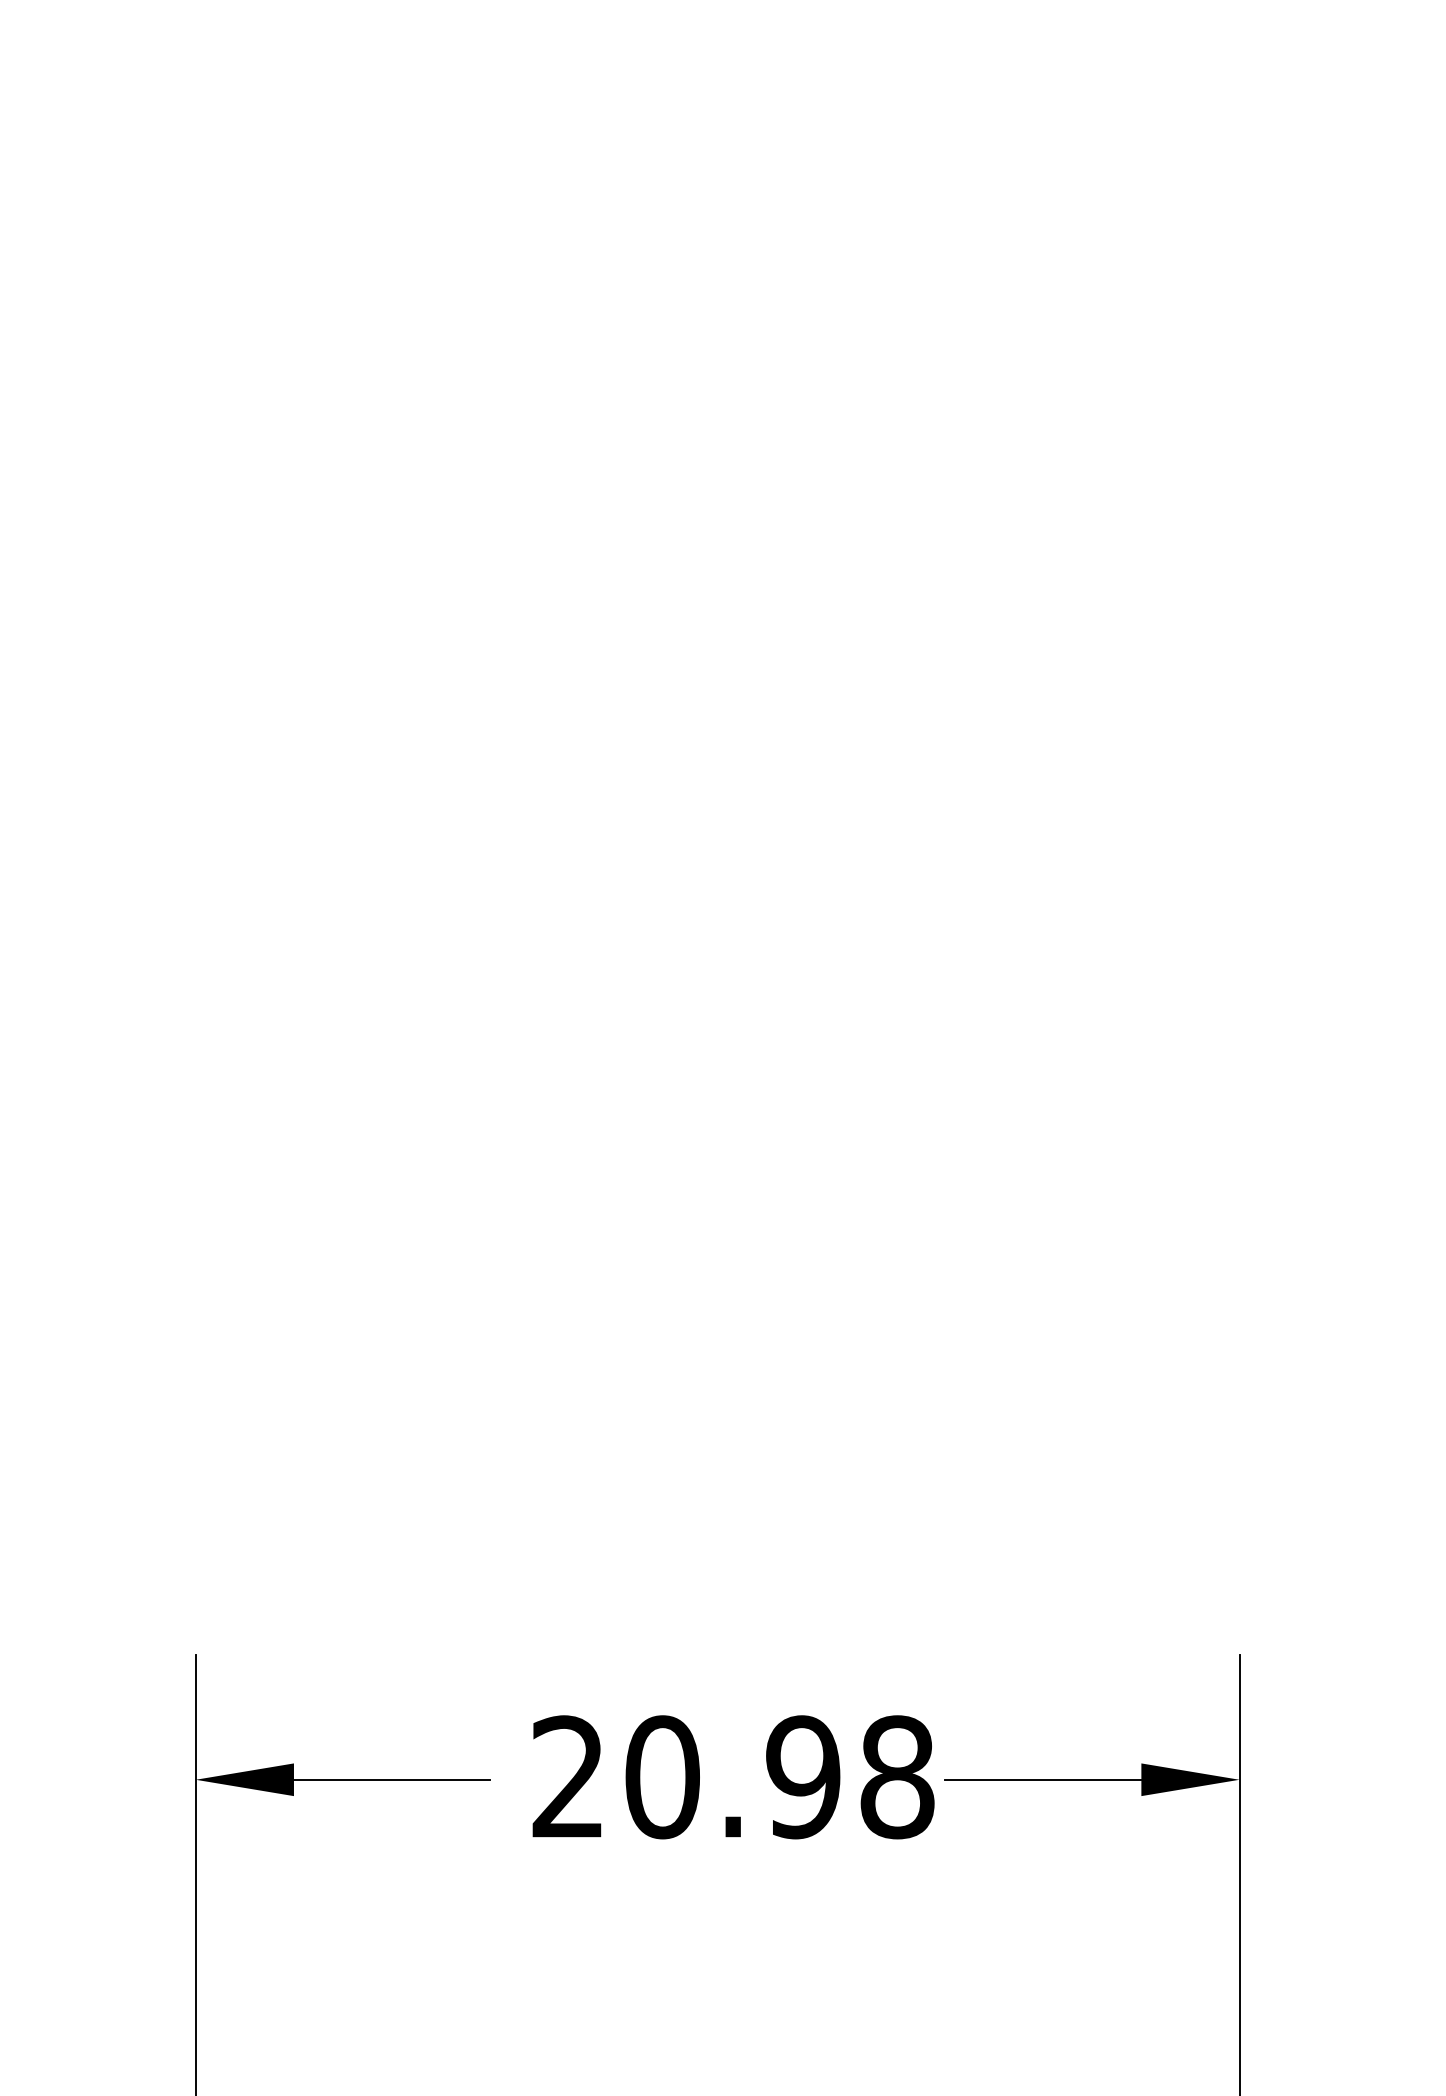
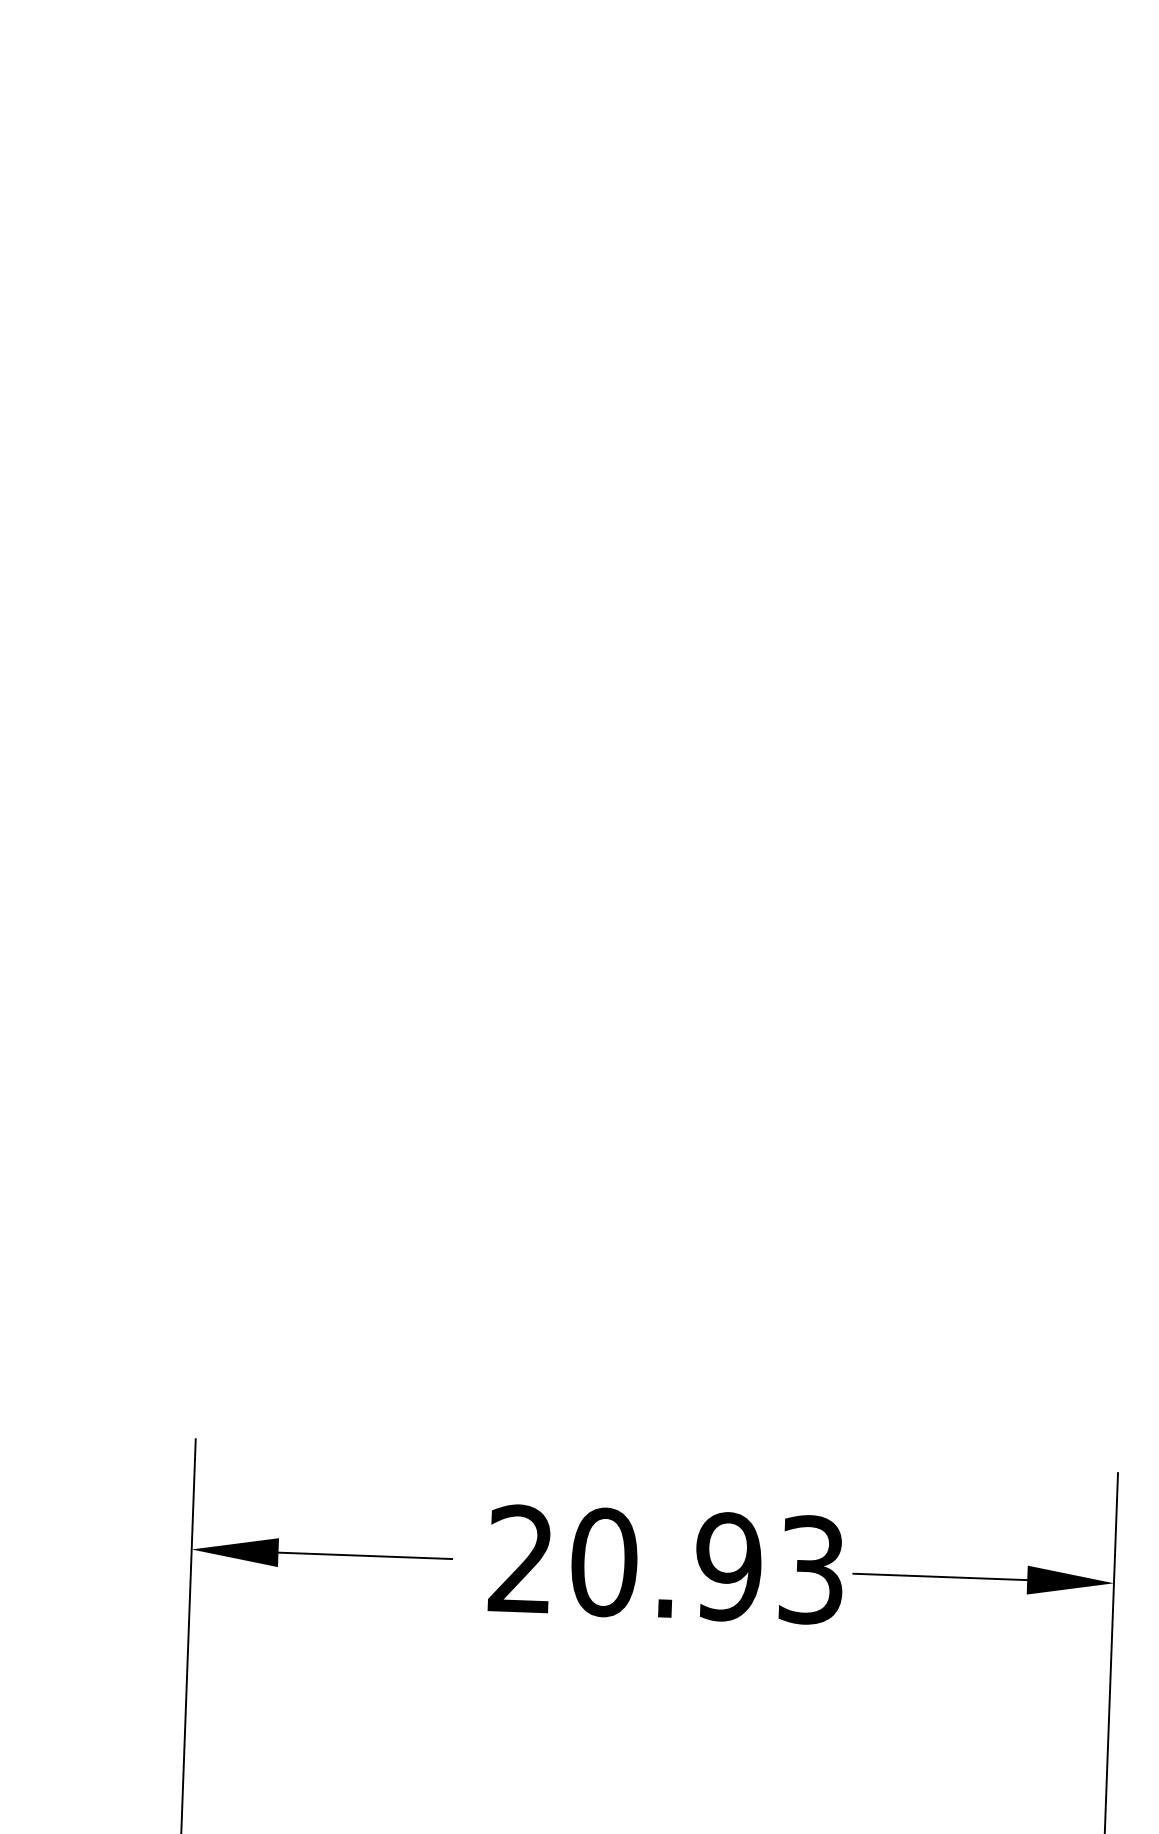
text: (897, 1777) -> (811, 1570), 20.98 -> 20.93

